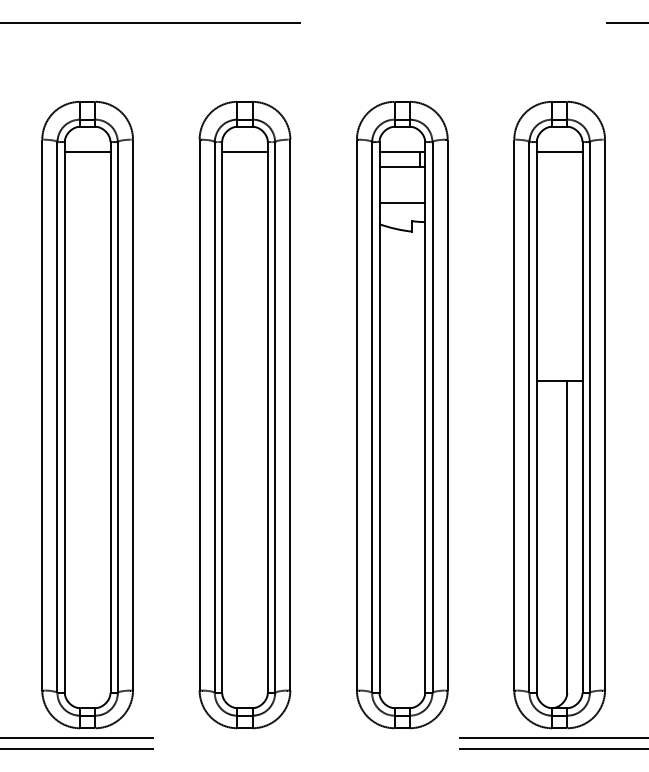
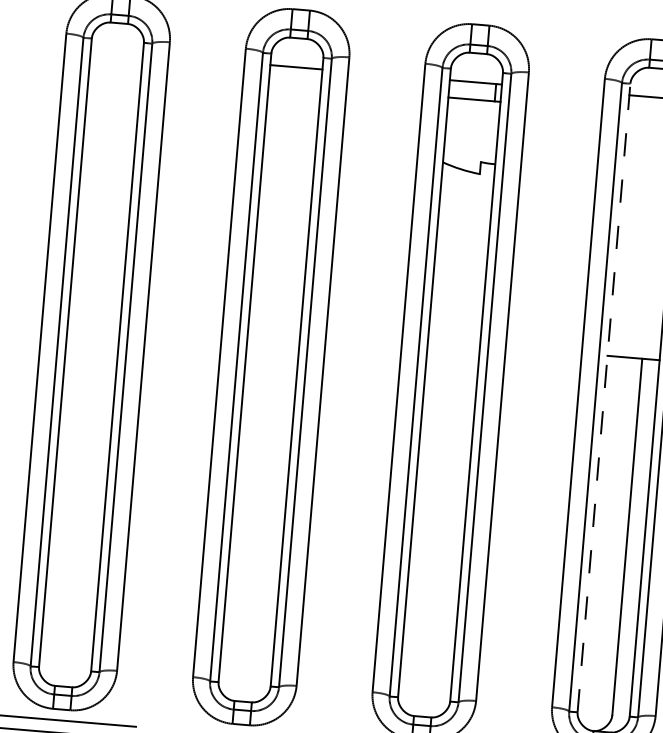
line: (87, 152) -> (116, 52), removed
line: (402, 202) -> (471, 139), removed
line: (536, 416) -> (603, 396), solid -> dashed

